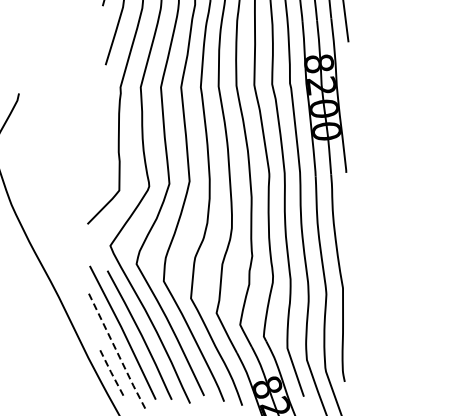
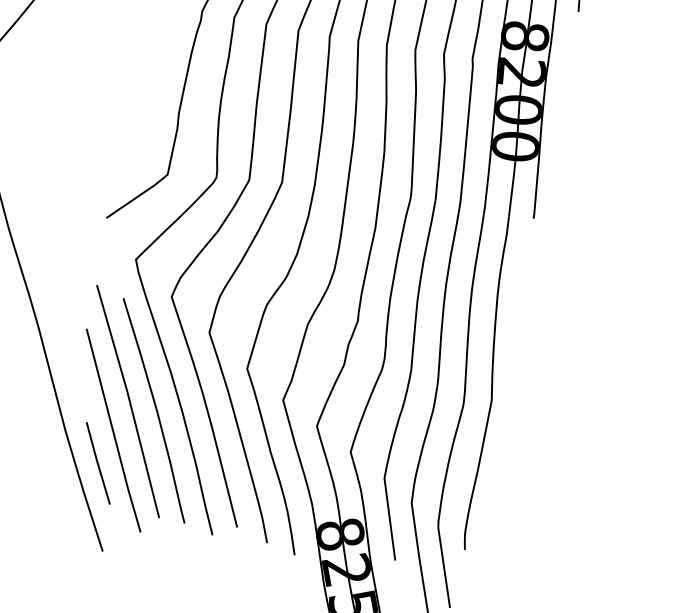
line: (117, 352) -> (113, 431), dashed -> solid
line: (111, 373) -> (97, 462), dashed -> solid

